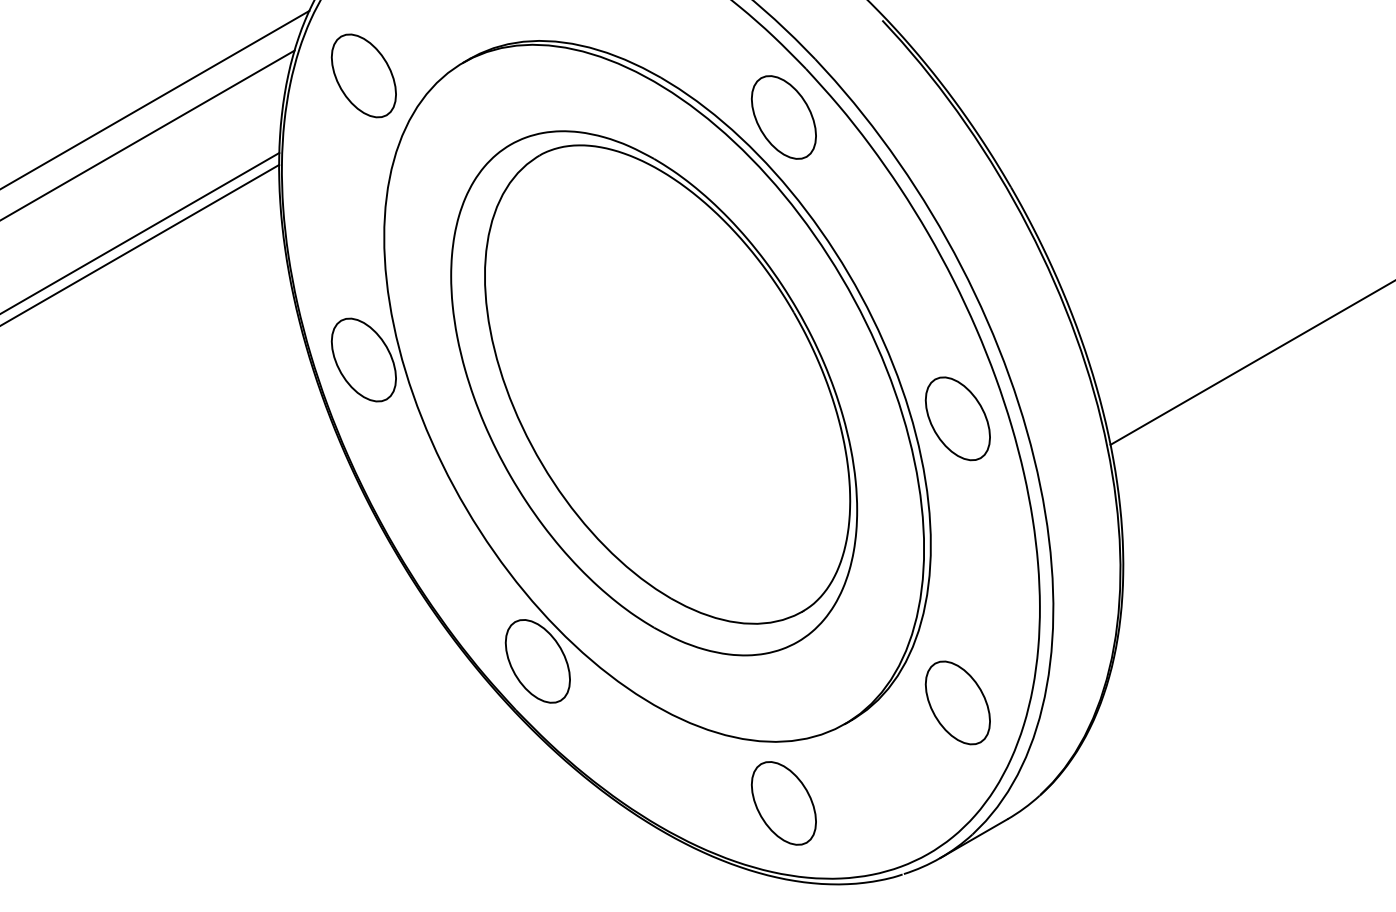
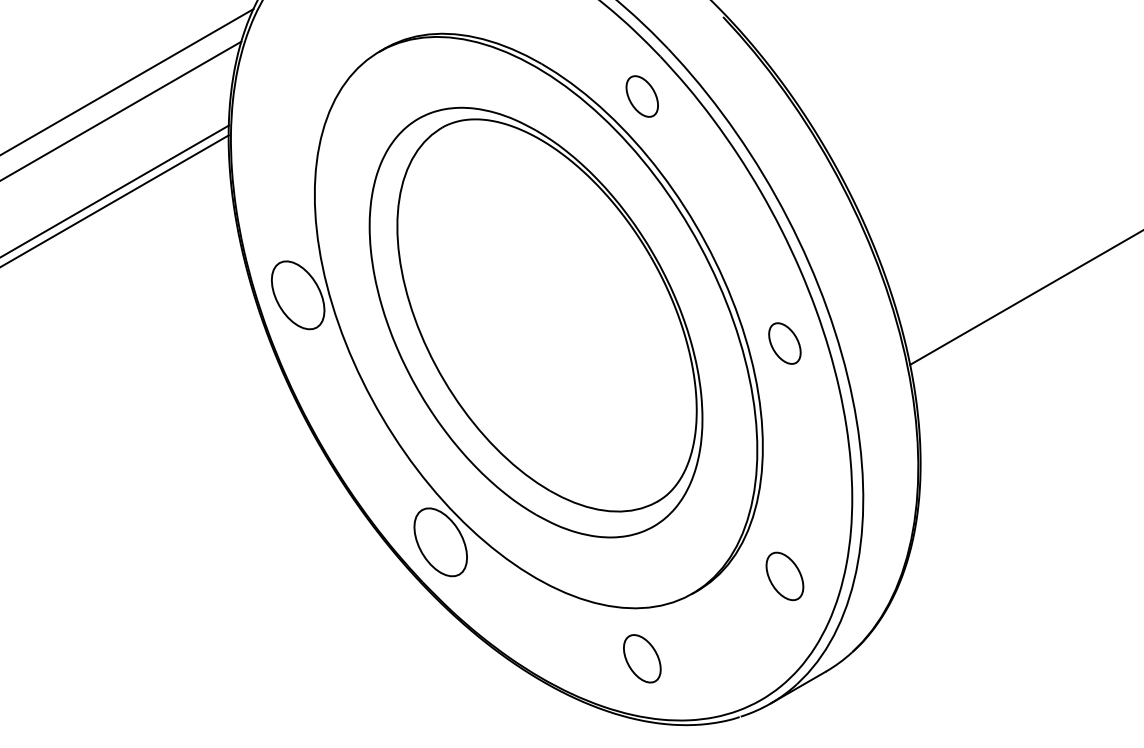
part: (363, 75) -> (297, 62), removed
part: (783, 117) -> (642, 96), size x0.6
part: (957, 418) -> (784, 343), size x0.6
part: (957, 702) -> (784, 576), size x0.7
part: (783, 803) -> (642, 658), size x0.7

